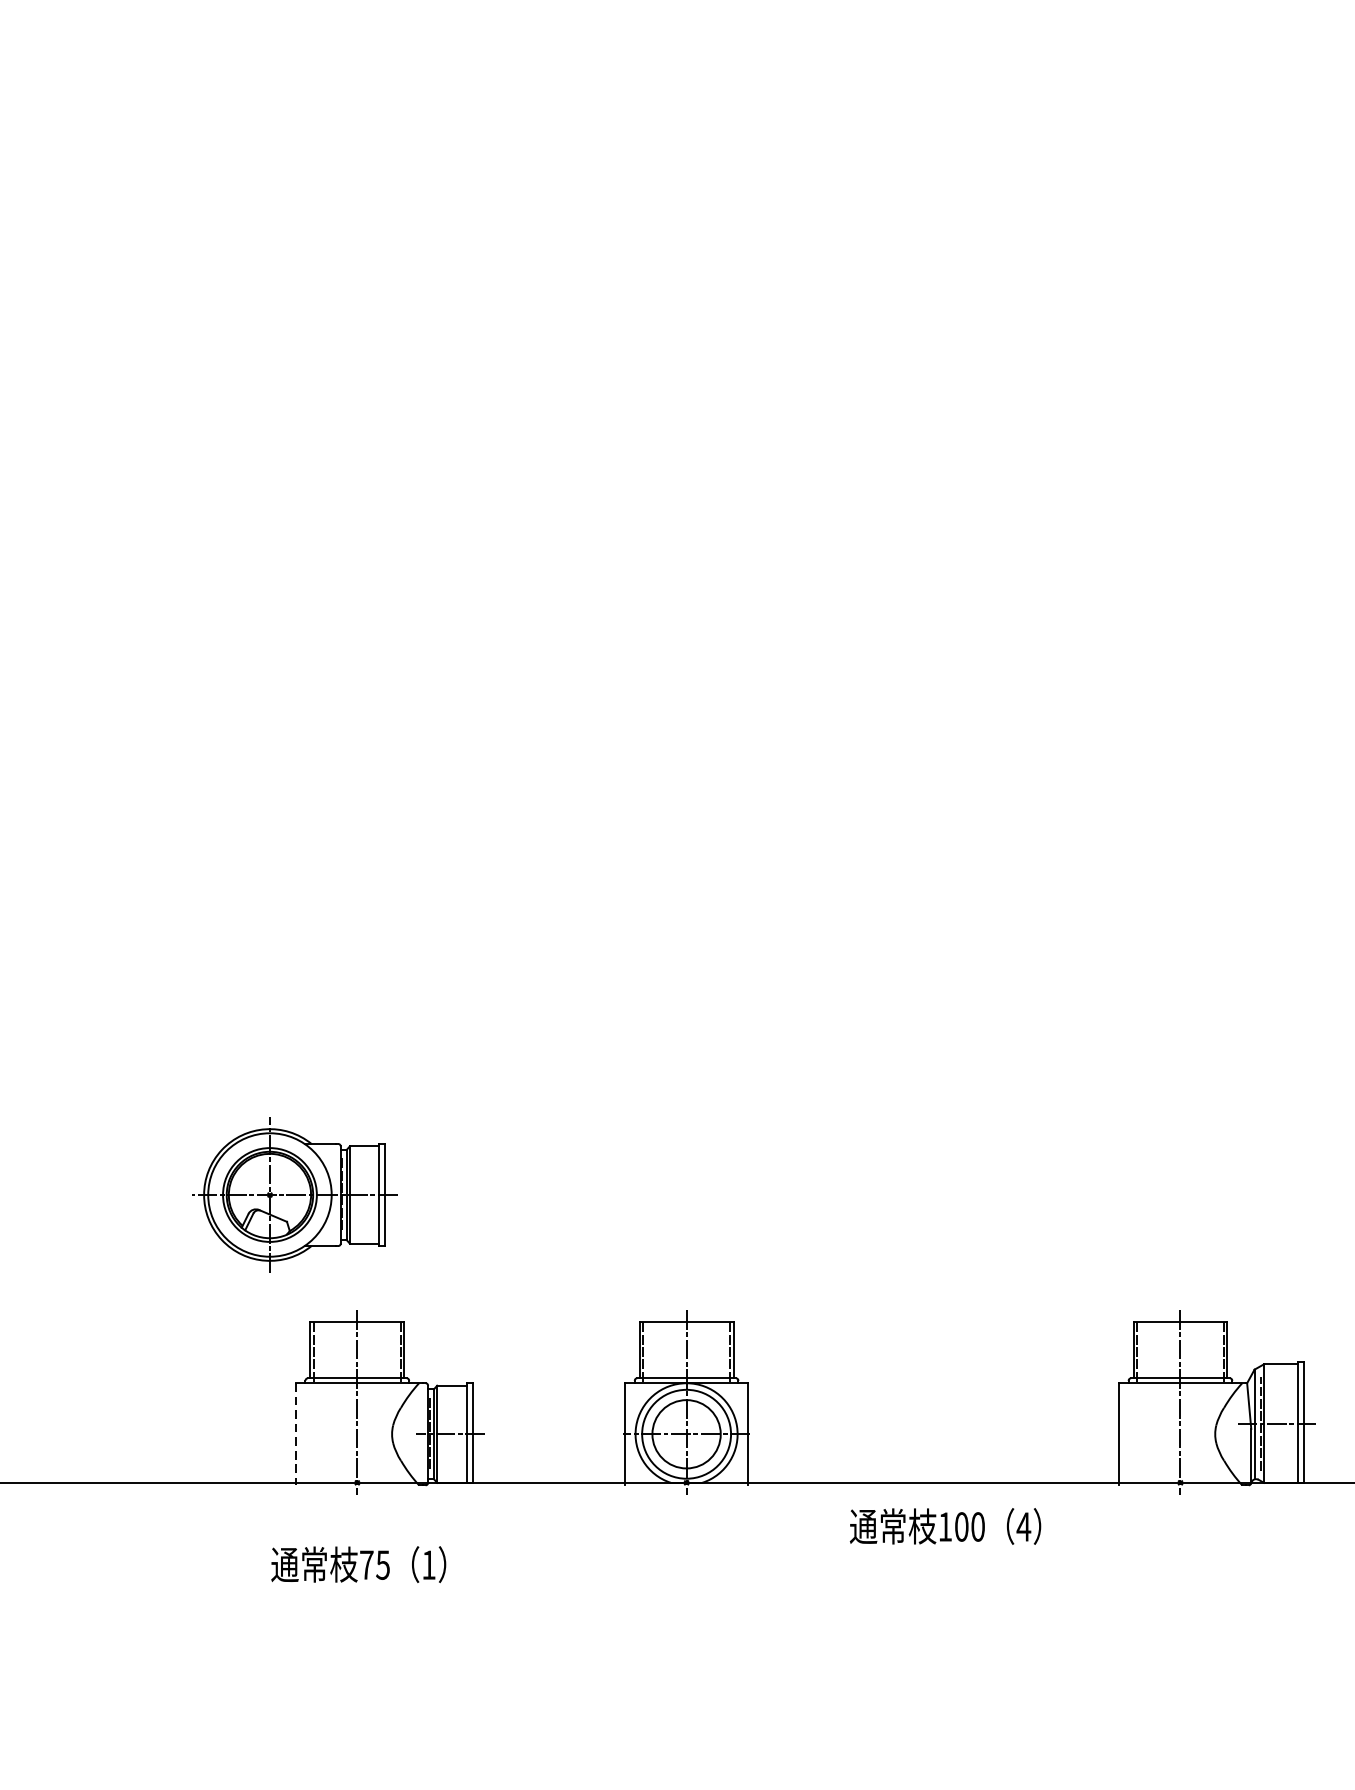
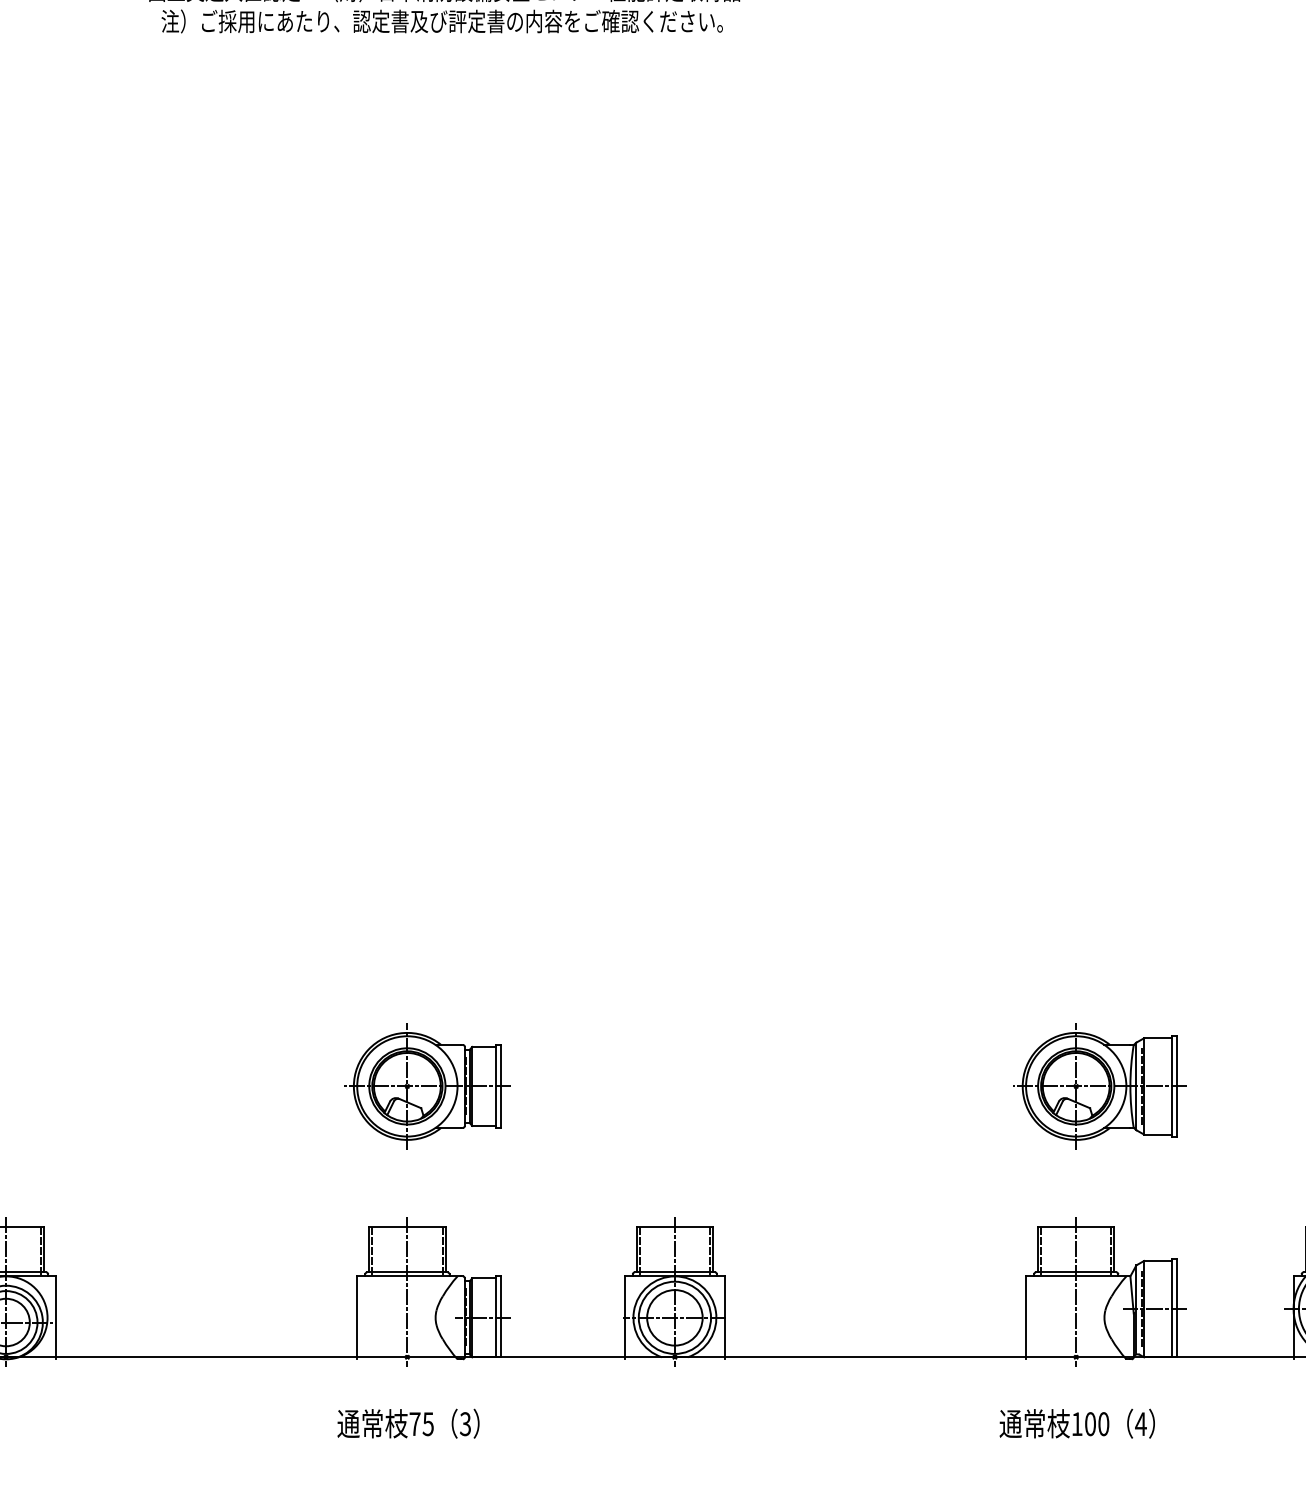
part: (1209, 1149) -> (1099, 1086), added
part: (294, 1195) -> (427, 1086), moved
line: (295, 1435) -> (357, 1318), dashed -> solid
text: (944, 1526) -> (1076, 1423), moved
text: (428, 1565) -> (465, 1424), 1 -> 3

